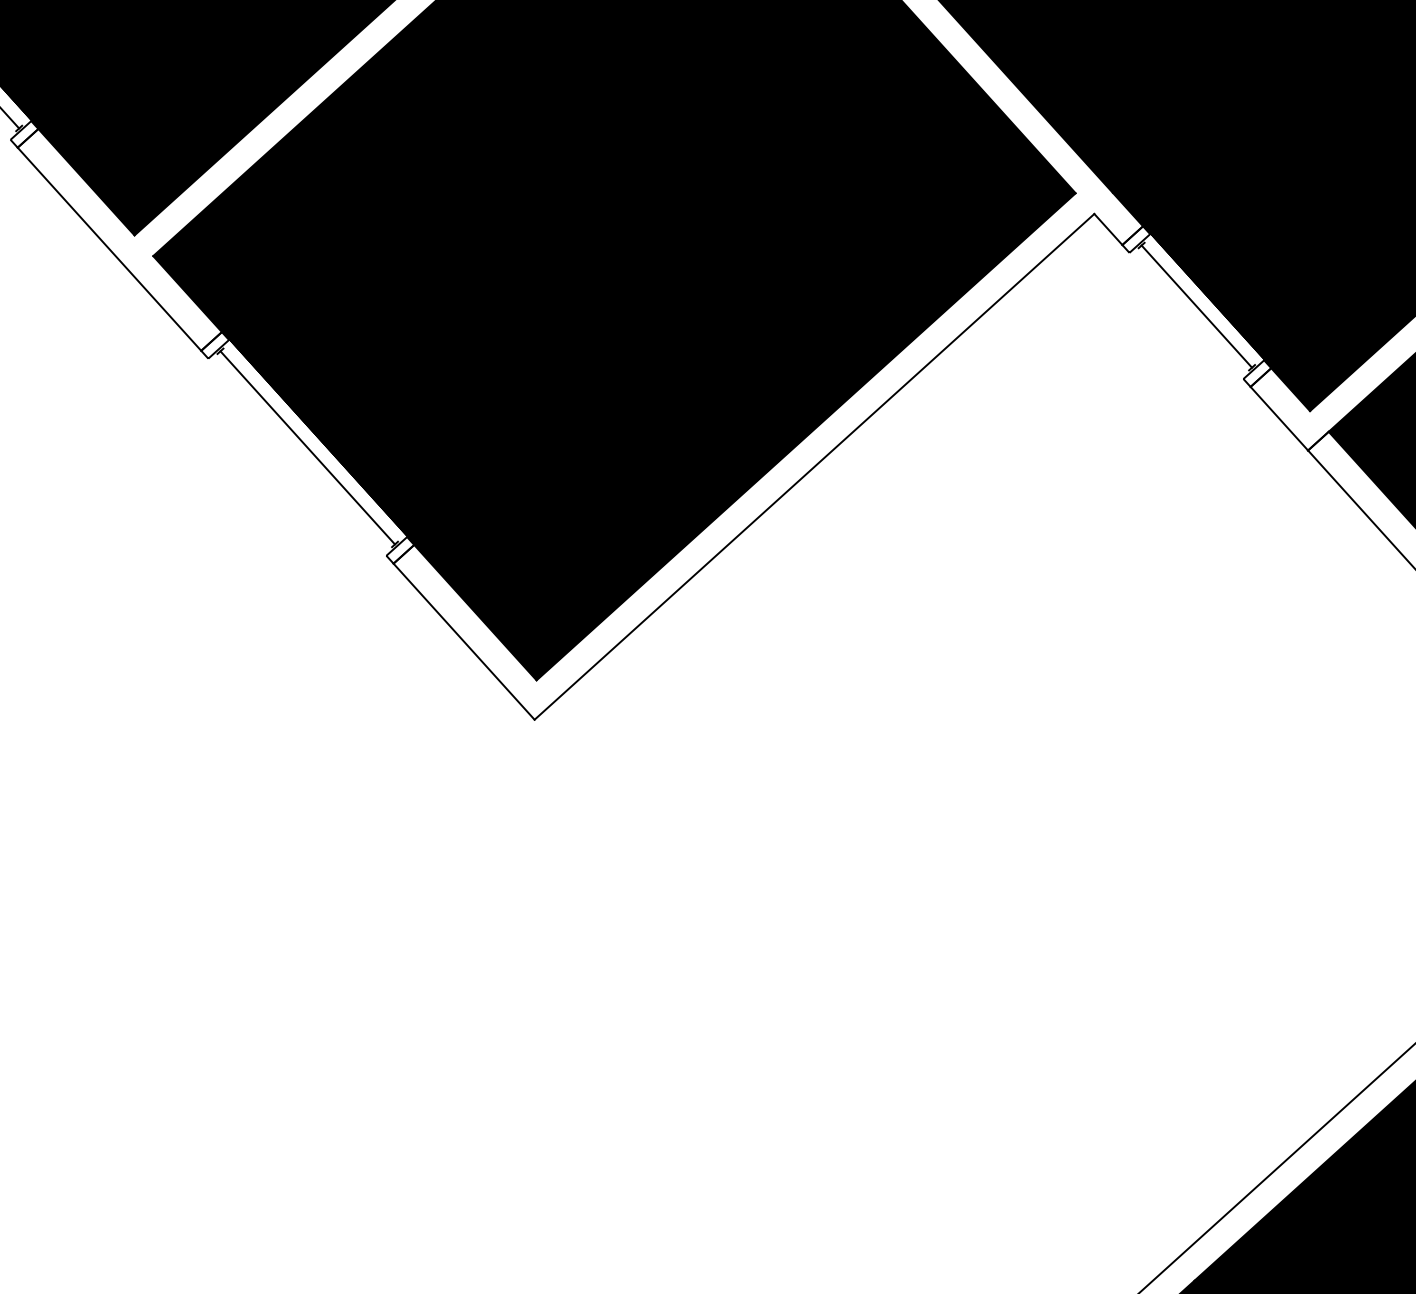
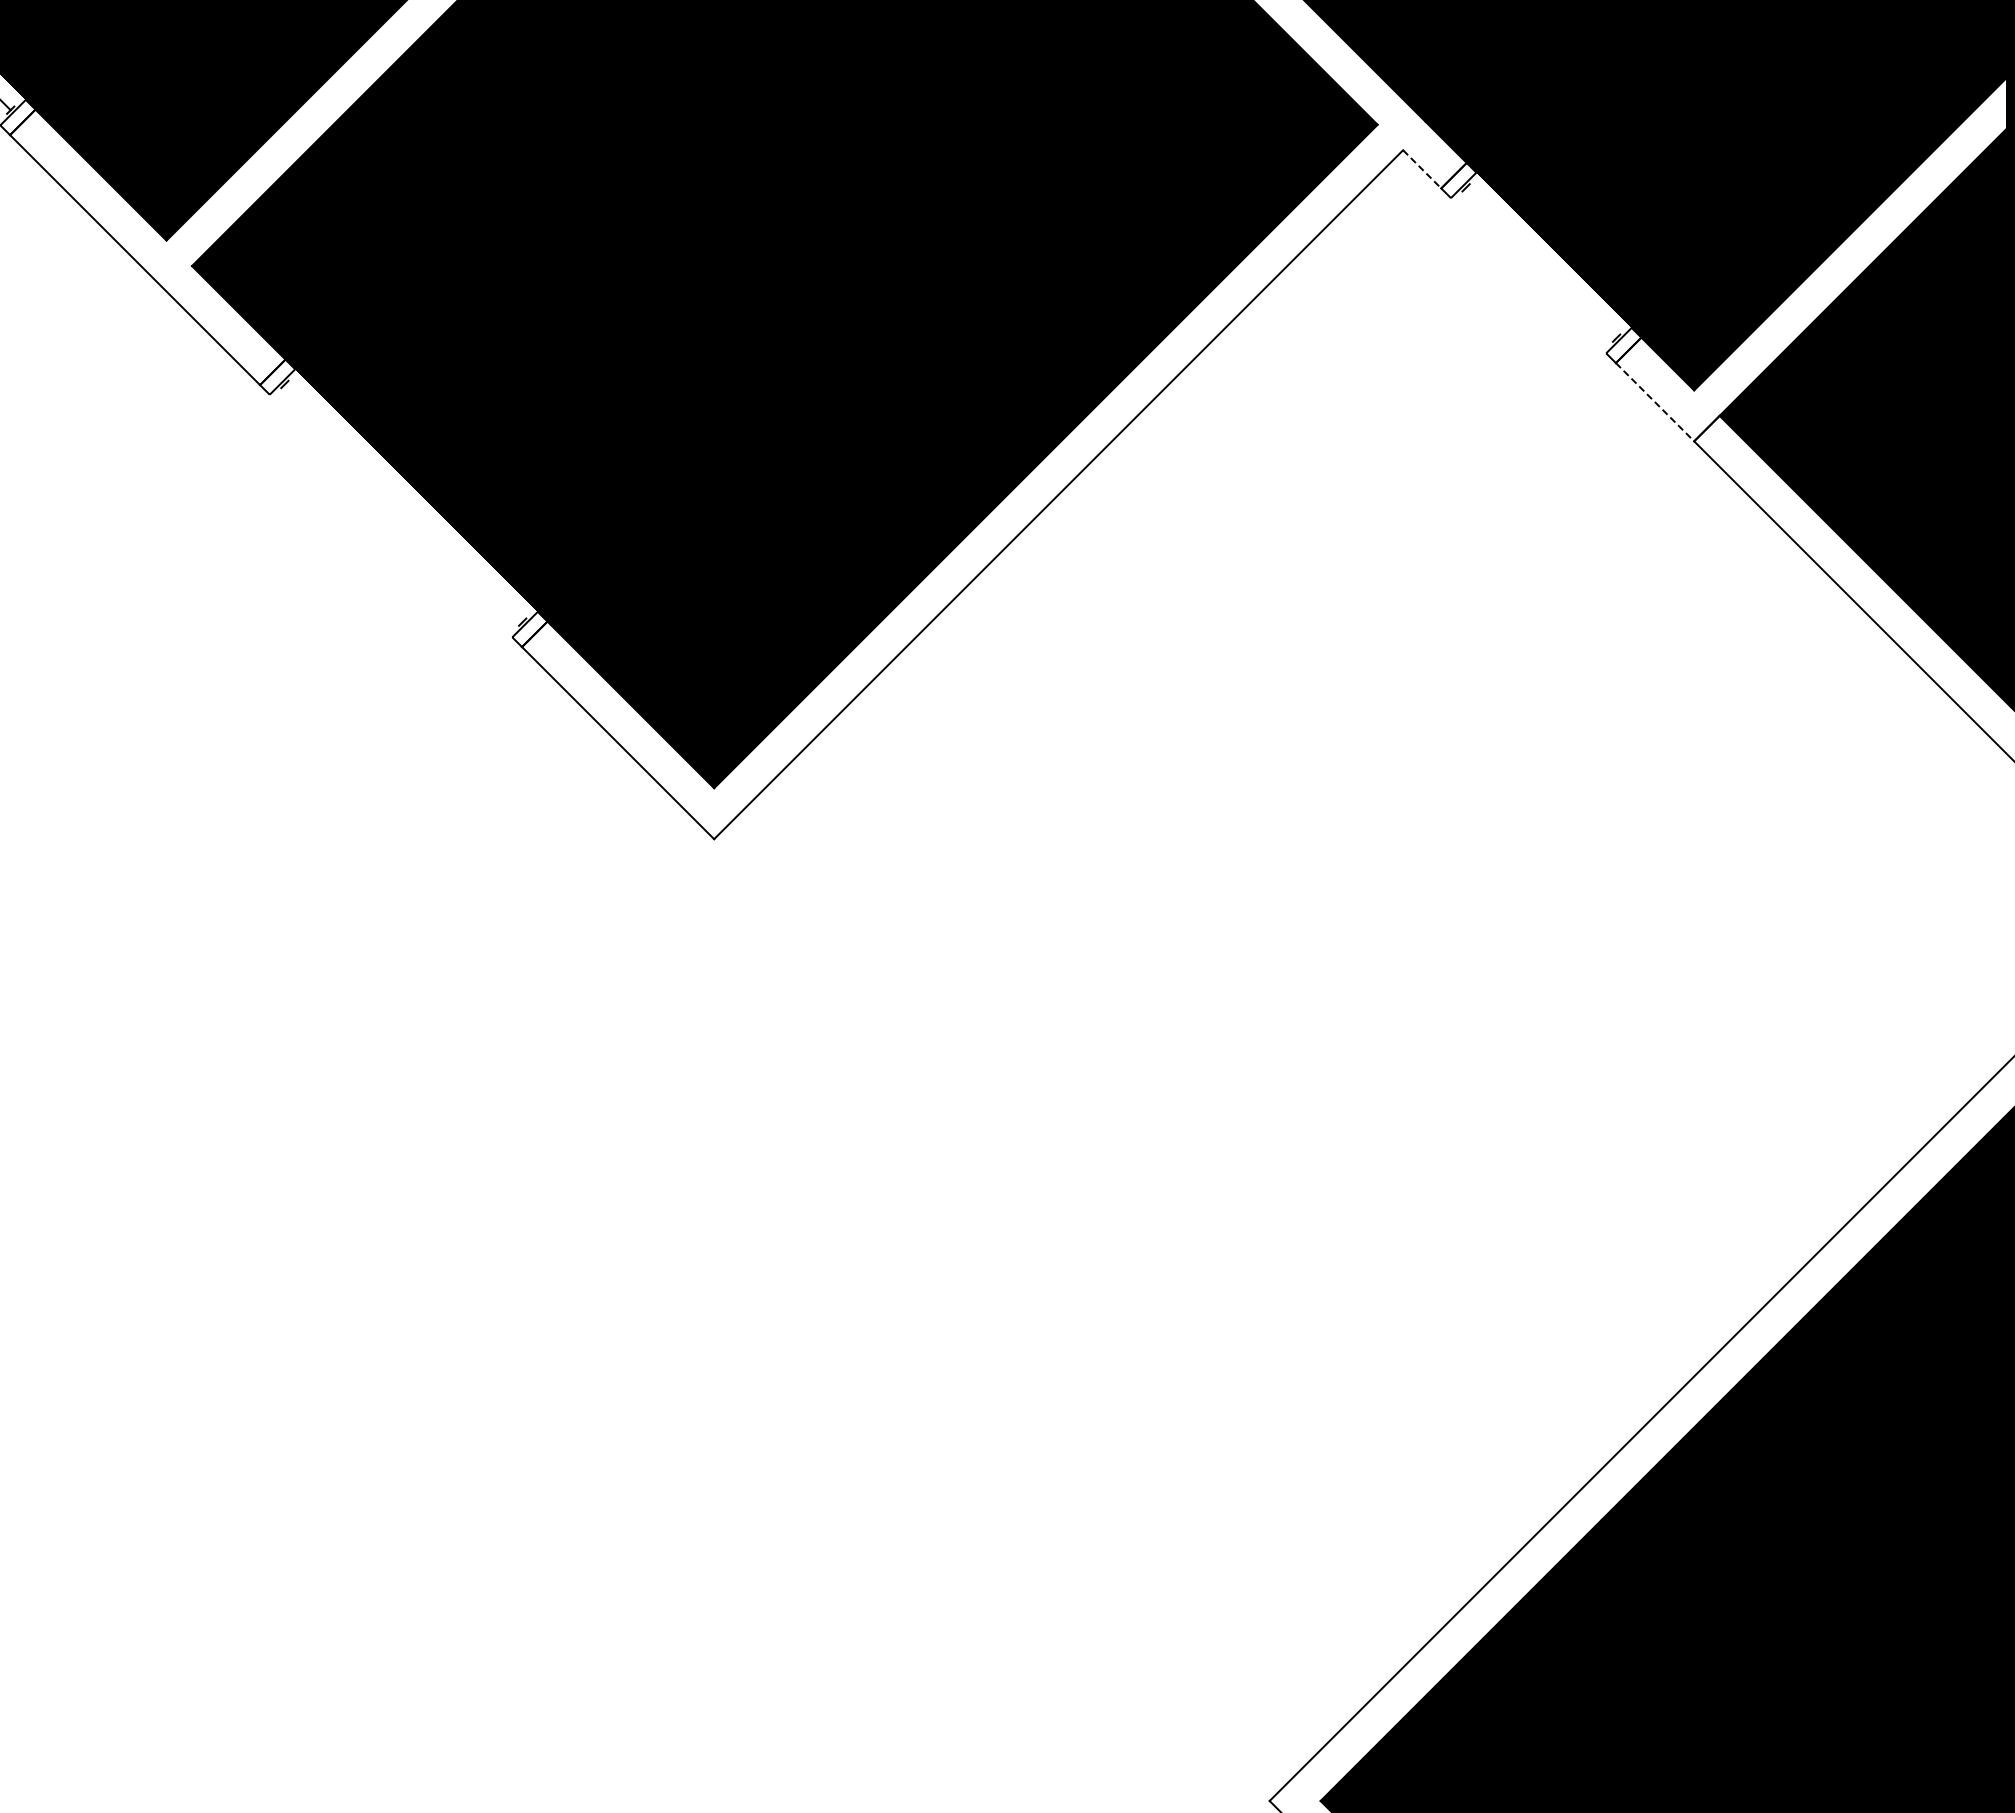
line: (1108, 229) -> (1422, 169), solid -> dashed
line: (1196, 306) -> (1541, 262), removed
line: (1279, 418) -> (1655, 402), solid -> dashed
line: (307, 448) -> (403, 503), removed

